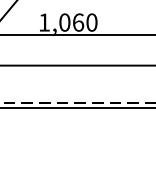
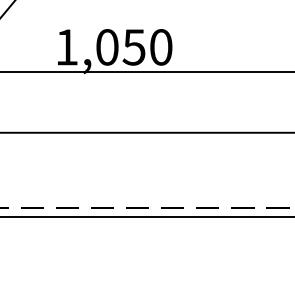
text: (78, 22) -> (134, 47), 1,060 -> 1,050

